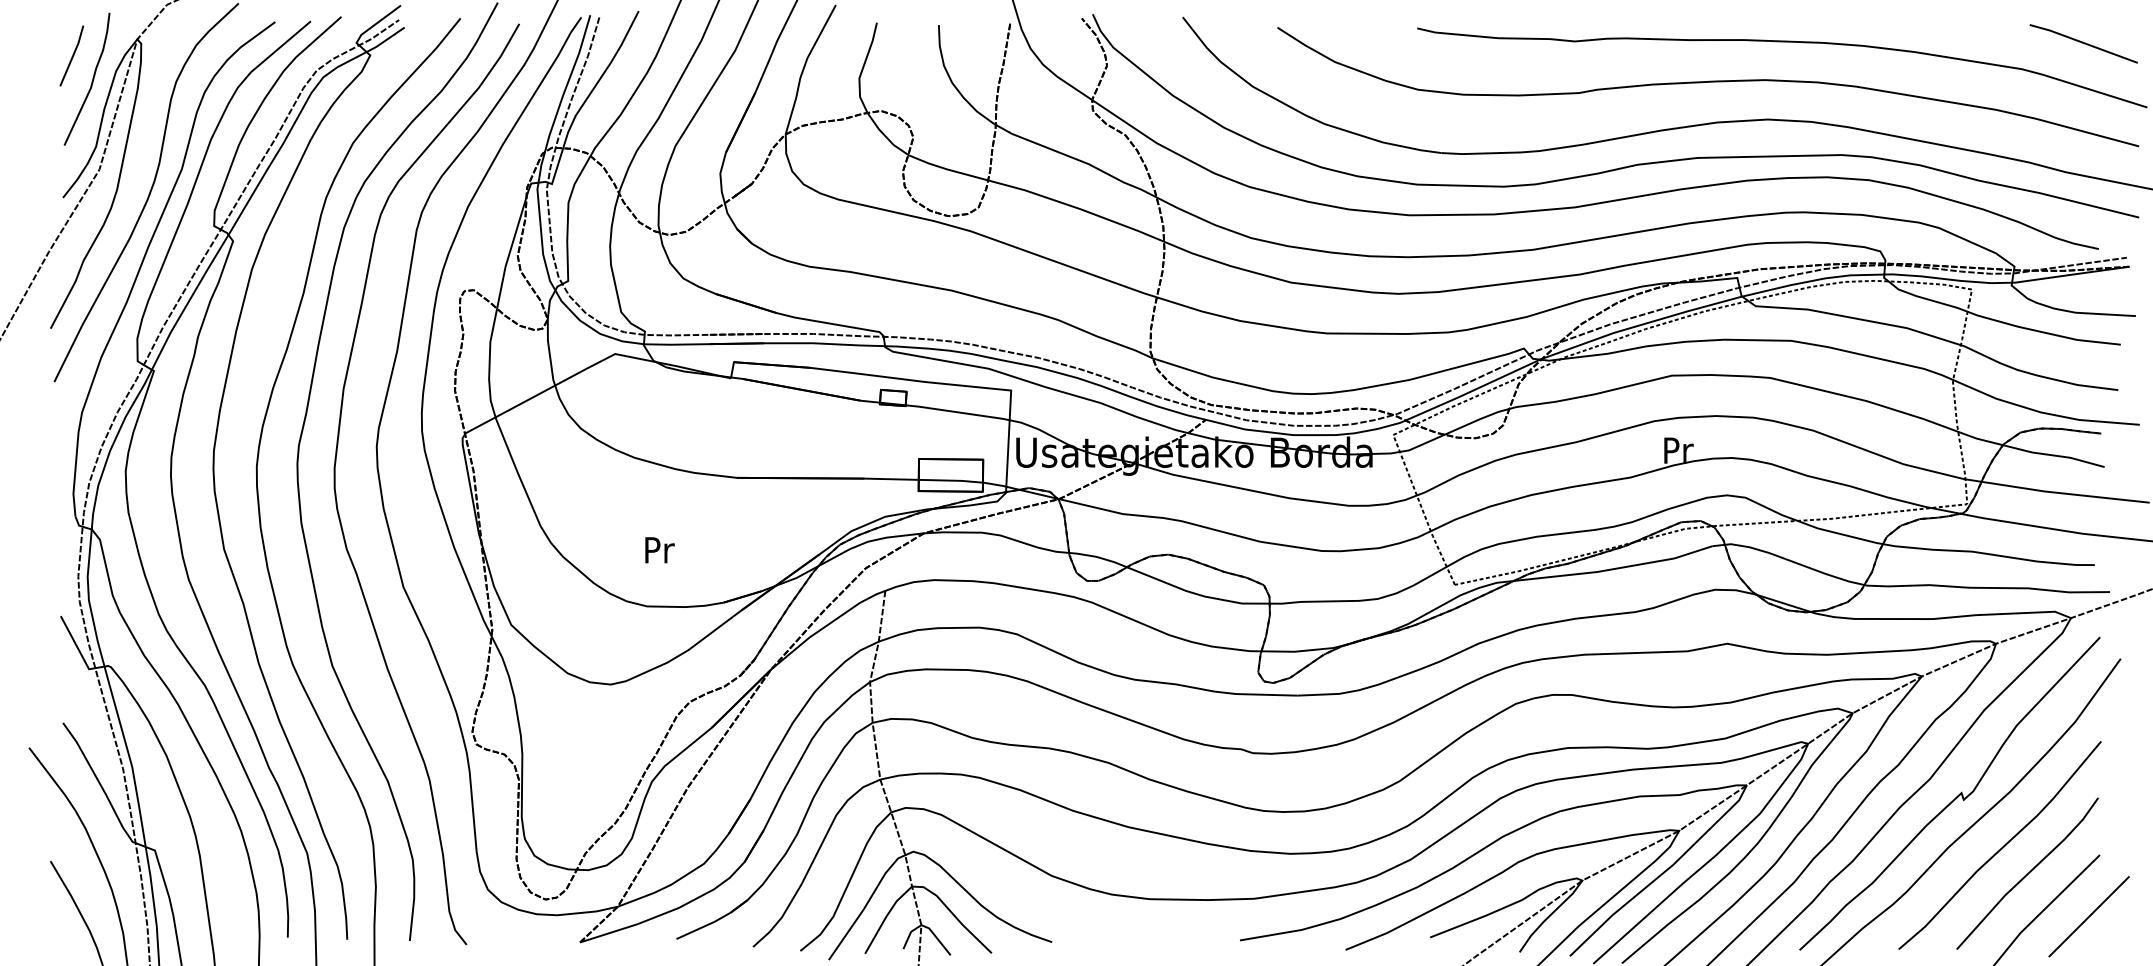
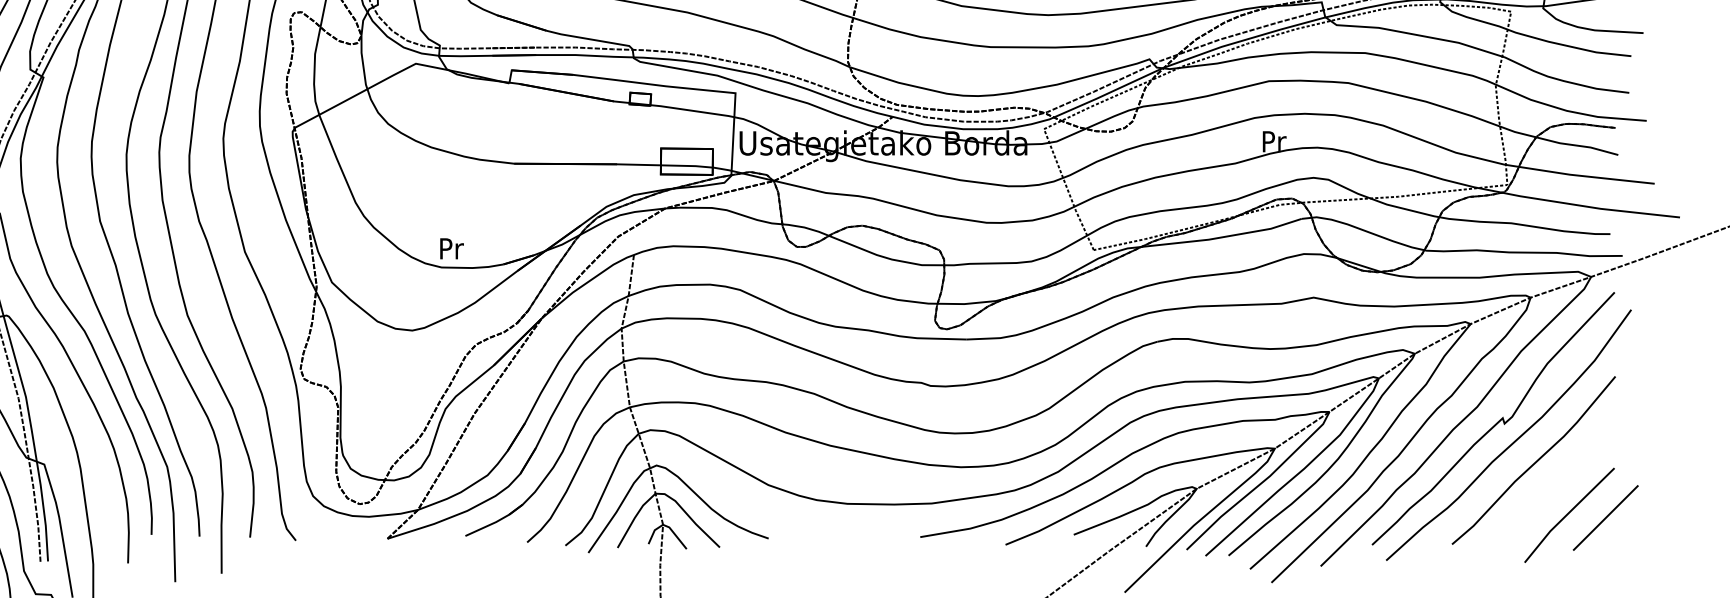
text: (659, 550) -> (451, 248), moved
line: (2027, 873) -> (1556, 483), removed

